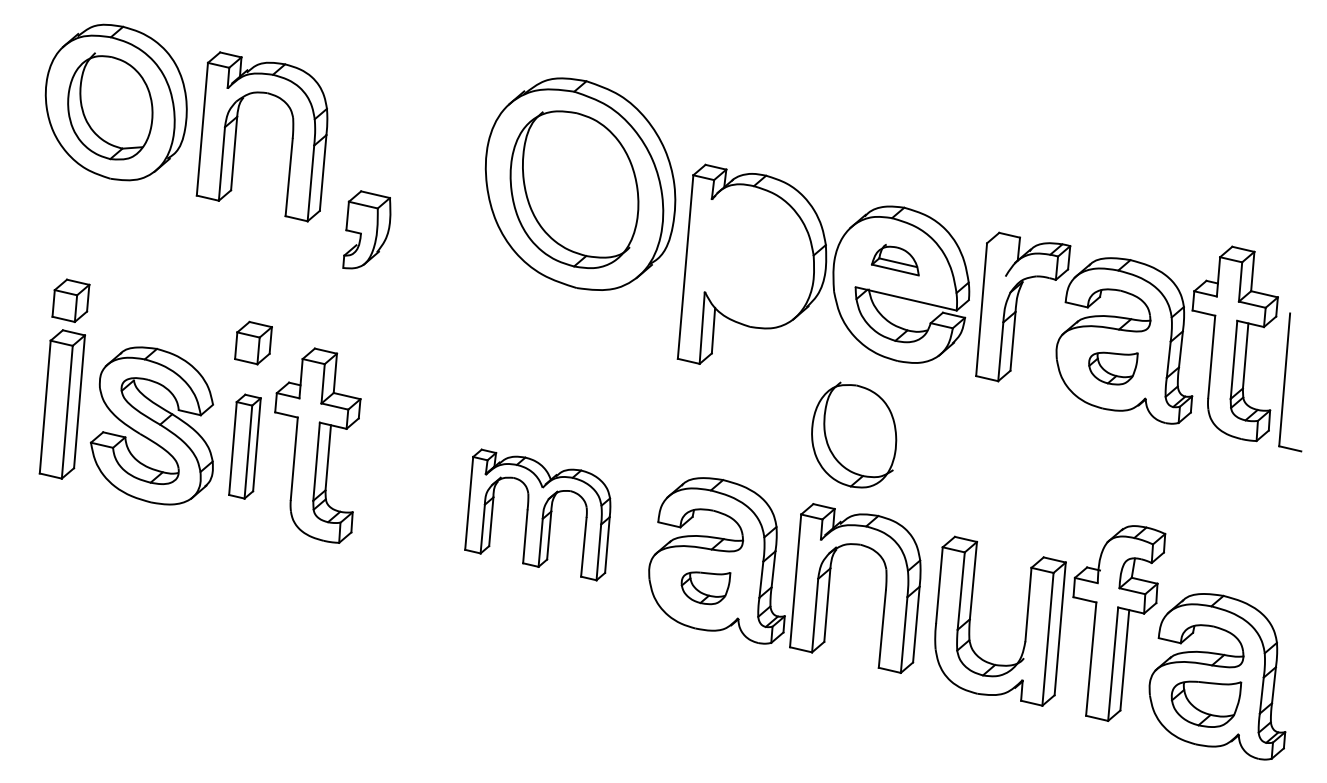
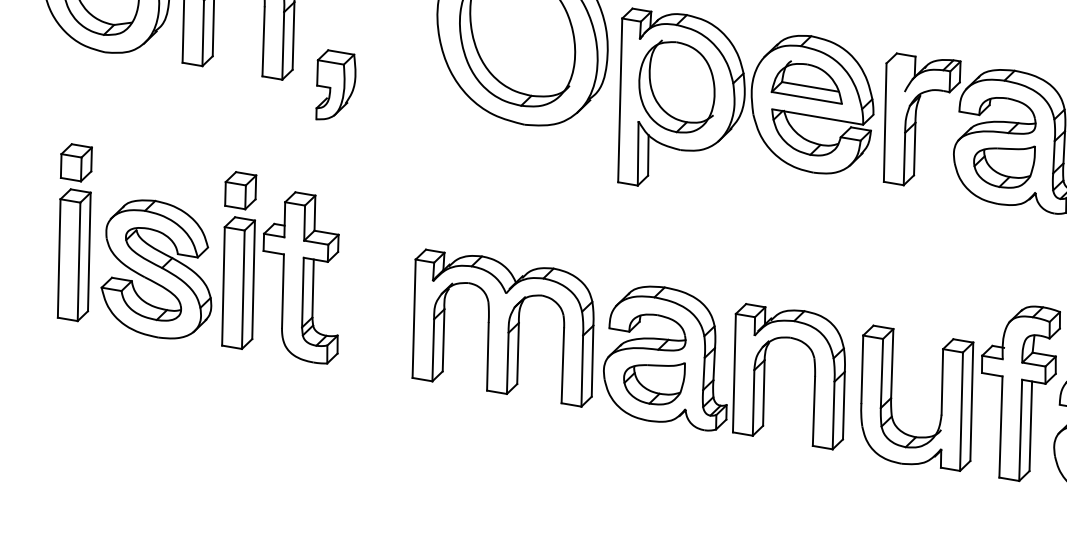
part: (895, 259) -> (806, 82), size x1.67
part: (1113, 368) -> (1005, 167), size x1.43
part: (854, 434) -> (677, 85), moved
part: (244, 446) -> (238, 282), size x1.43
part: (537, 514) -> (501, 327), size x1.43
part: (705, 587) -> (654, 383), size x1.43

